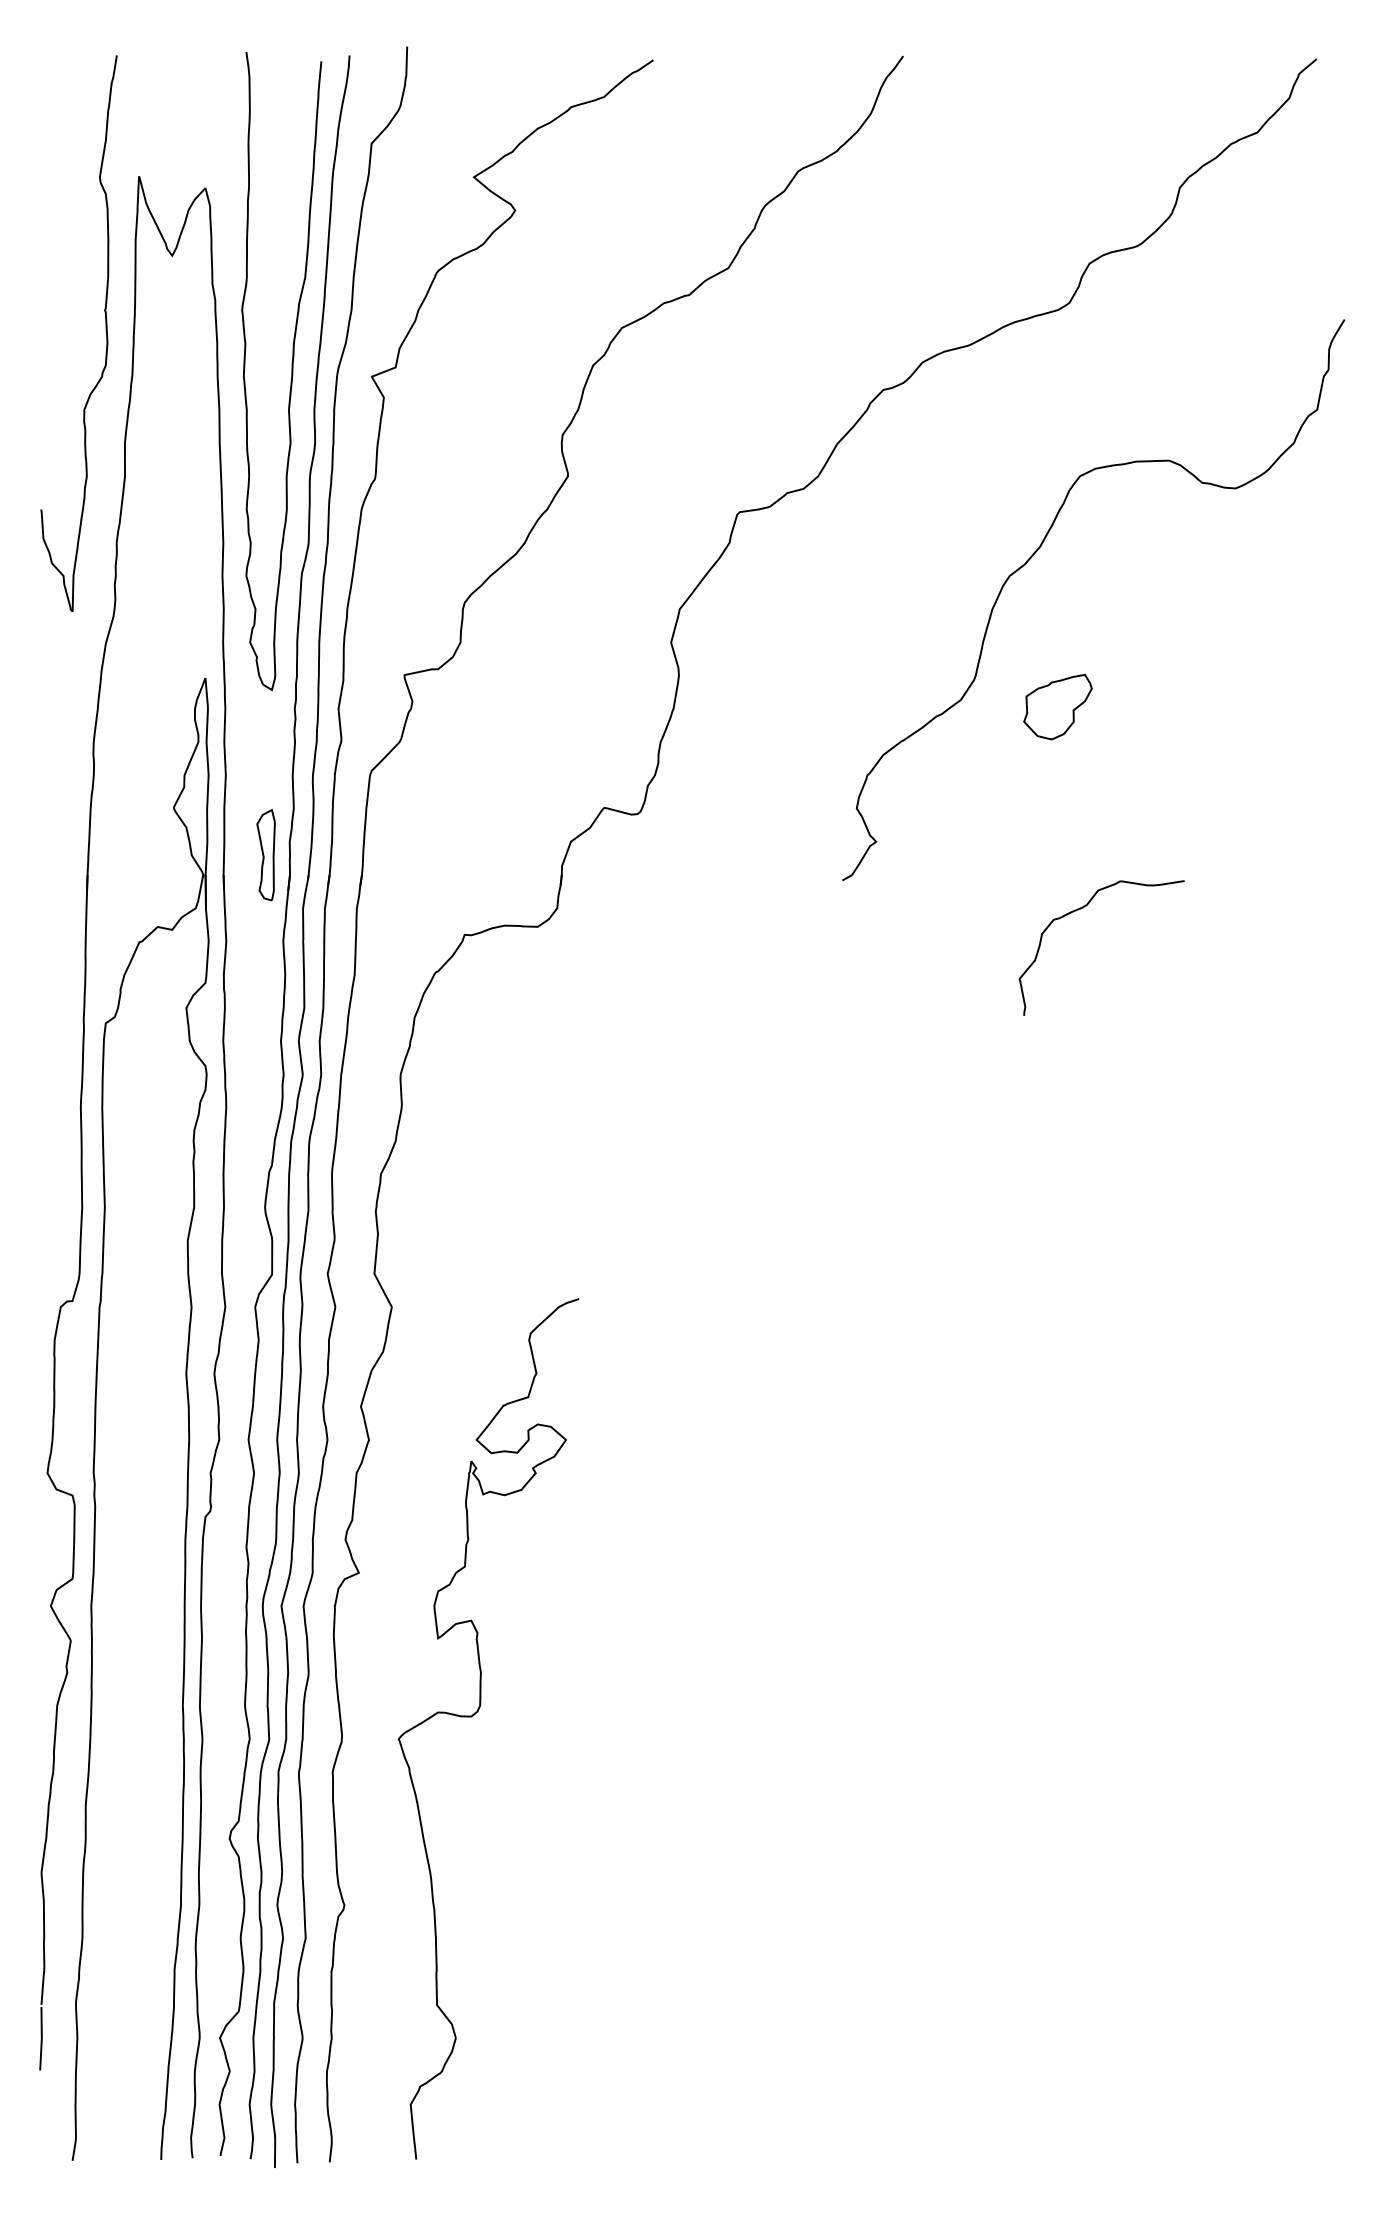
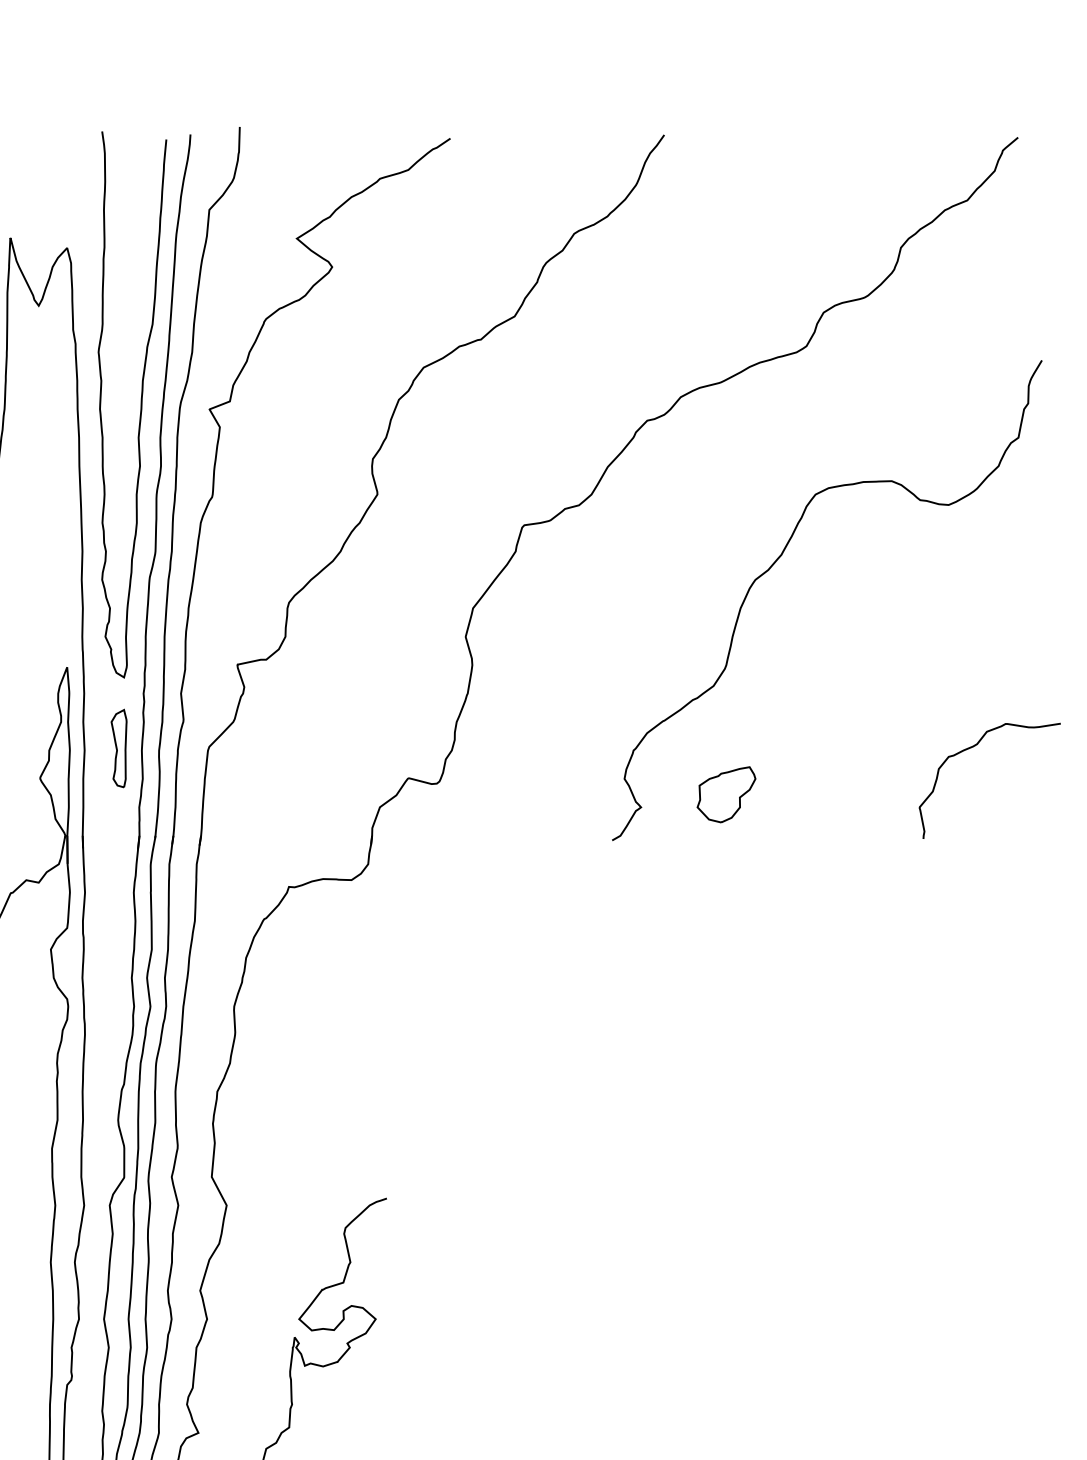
part: (1057, 707) -> (726, 795), moved
part: (265, 854) -> (118, 748), moved
curve: (1083, 908) -> (974, 747), moved

